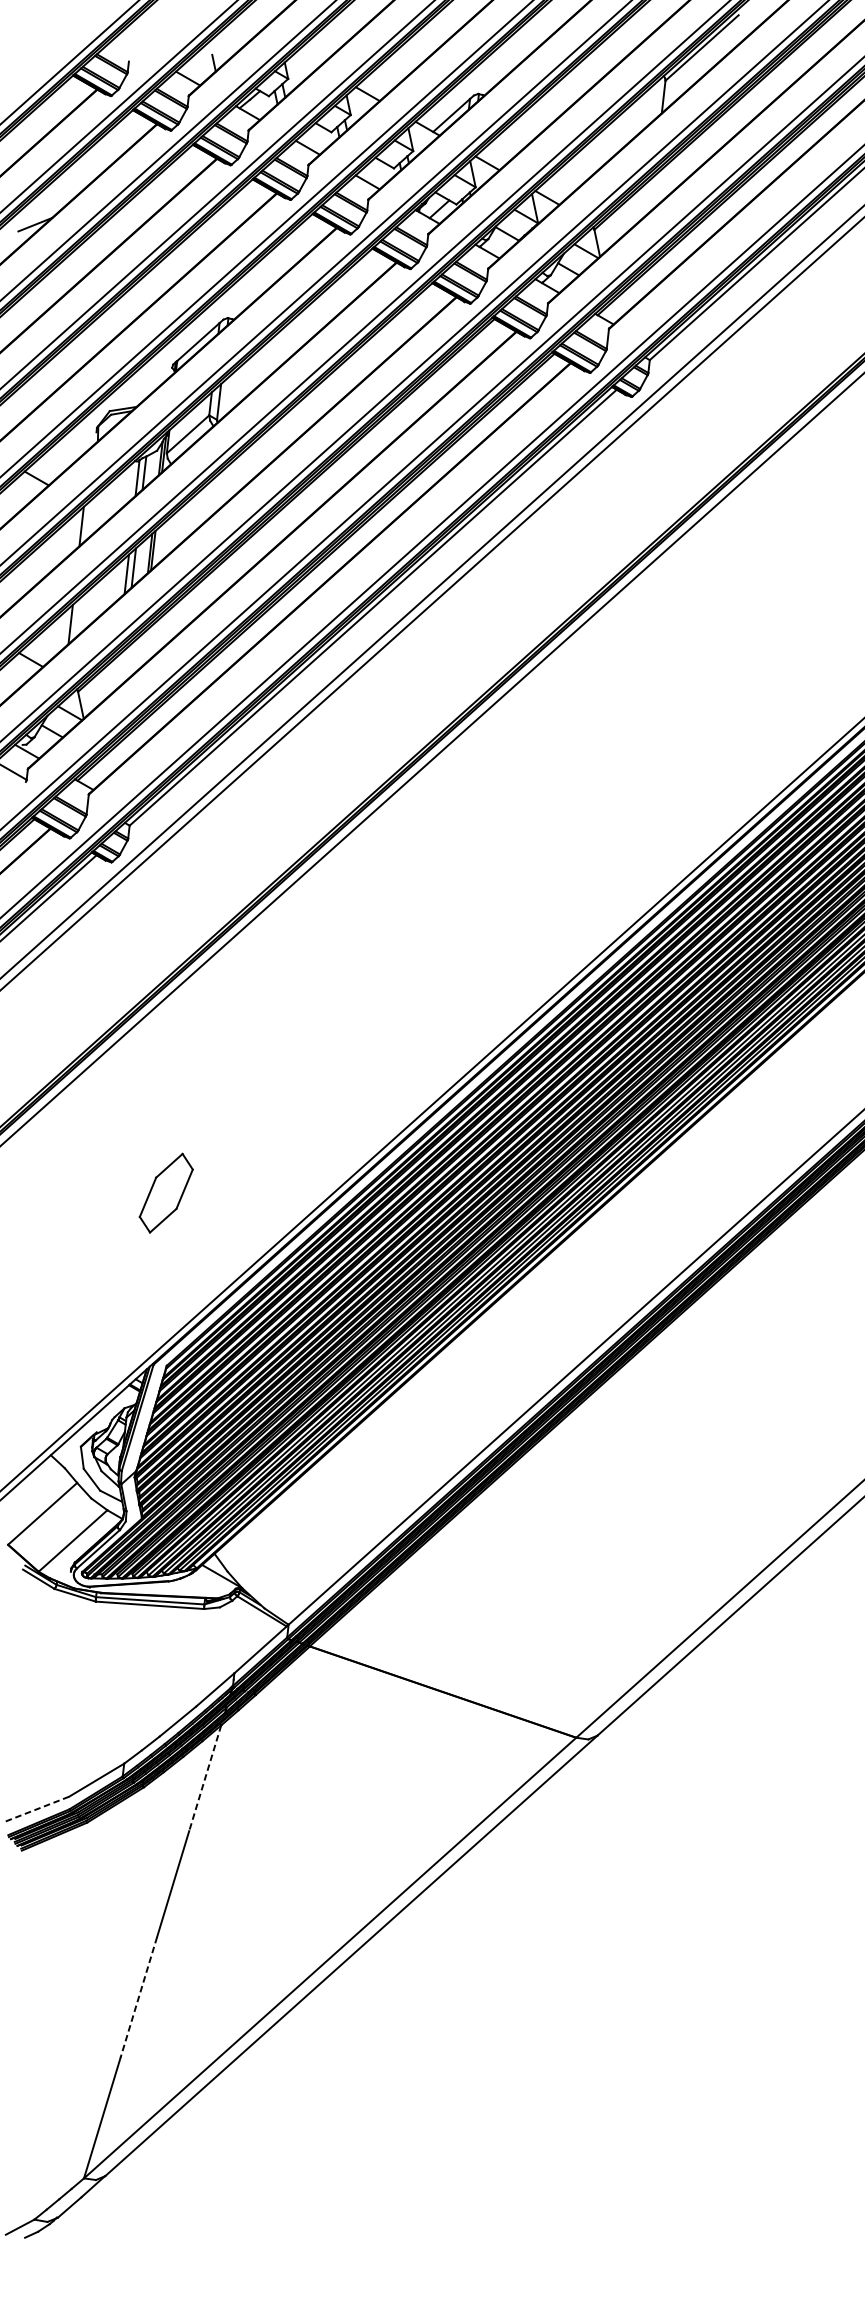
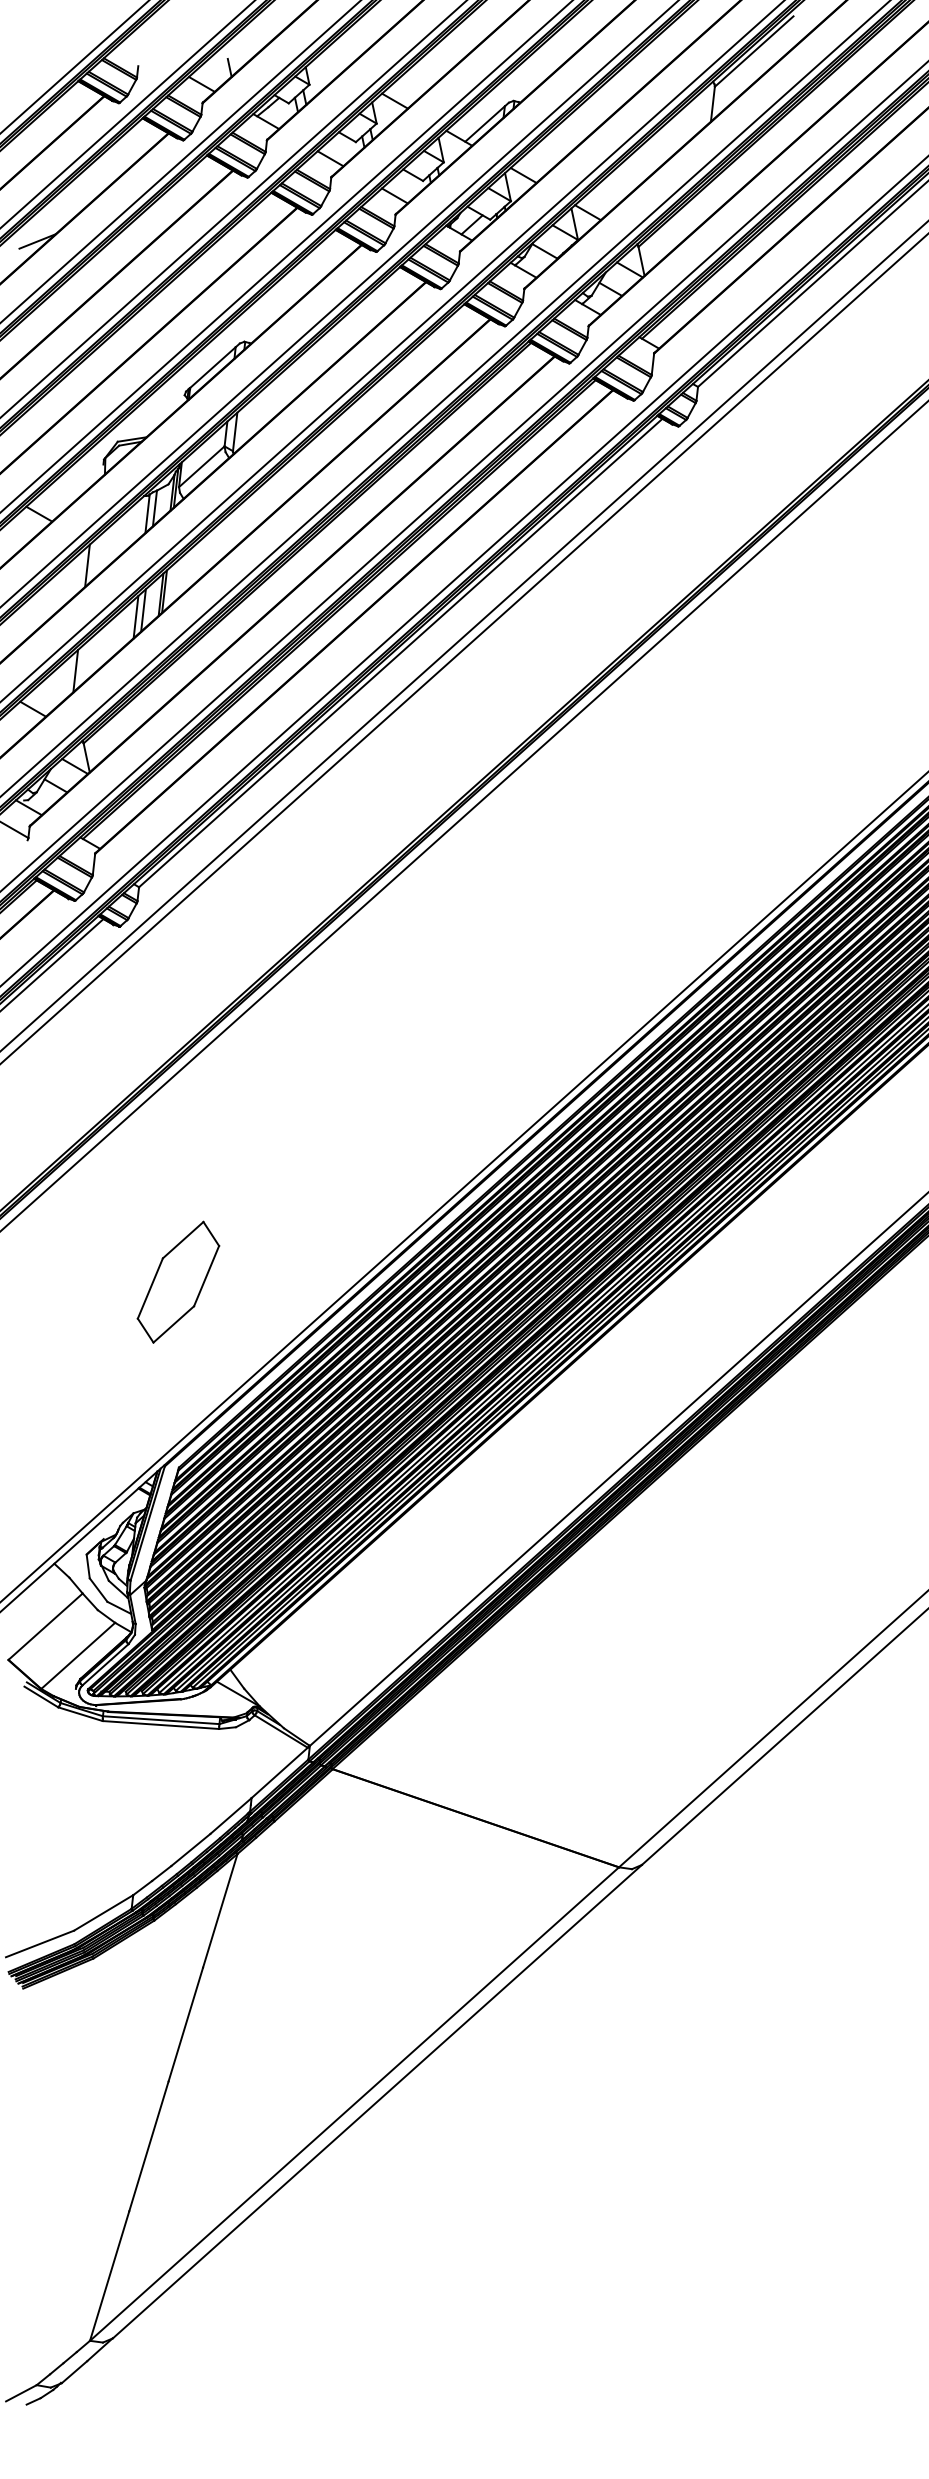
part: (166, 1192) -> (178, 1281), size x1.43
line: (205, 1778) -> (220, 1911), dashed -> solid
line: (37, 1808) -> (40, 1943), dashed -> solid
line: (138, 1997) -> (148, 2146), dashed -> solid

